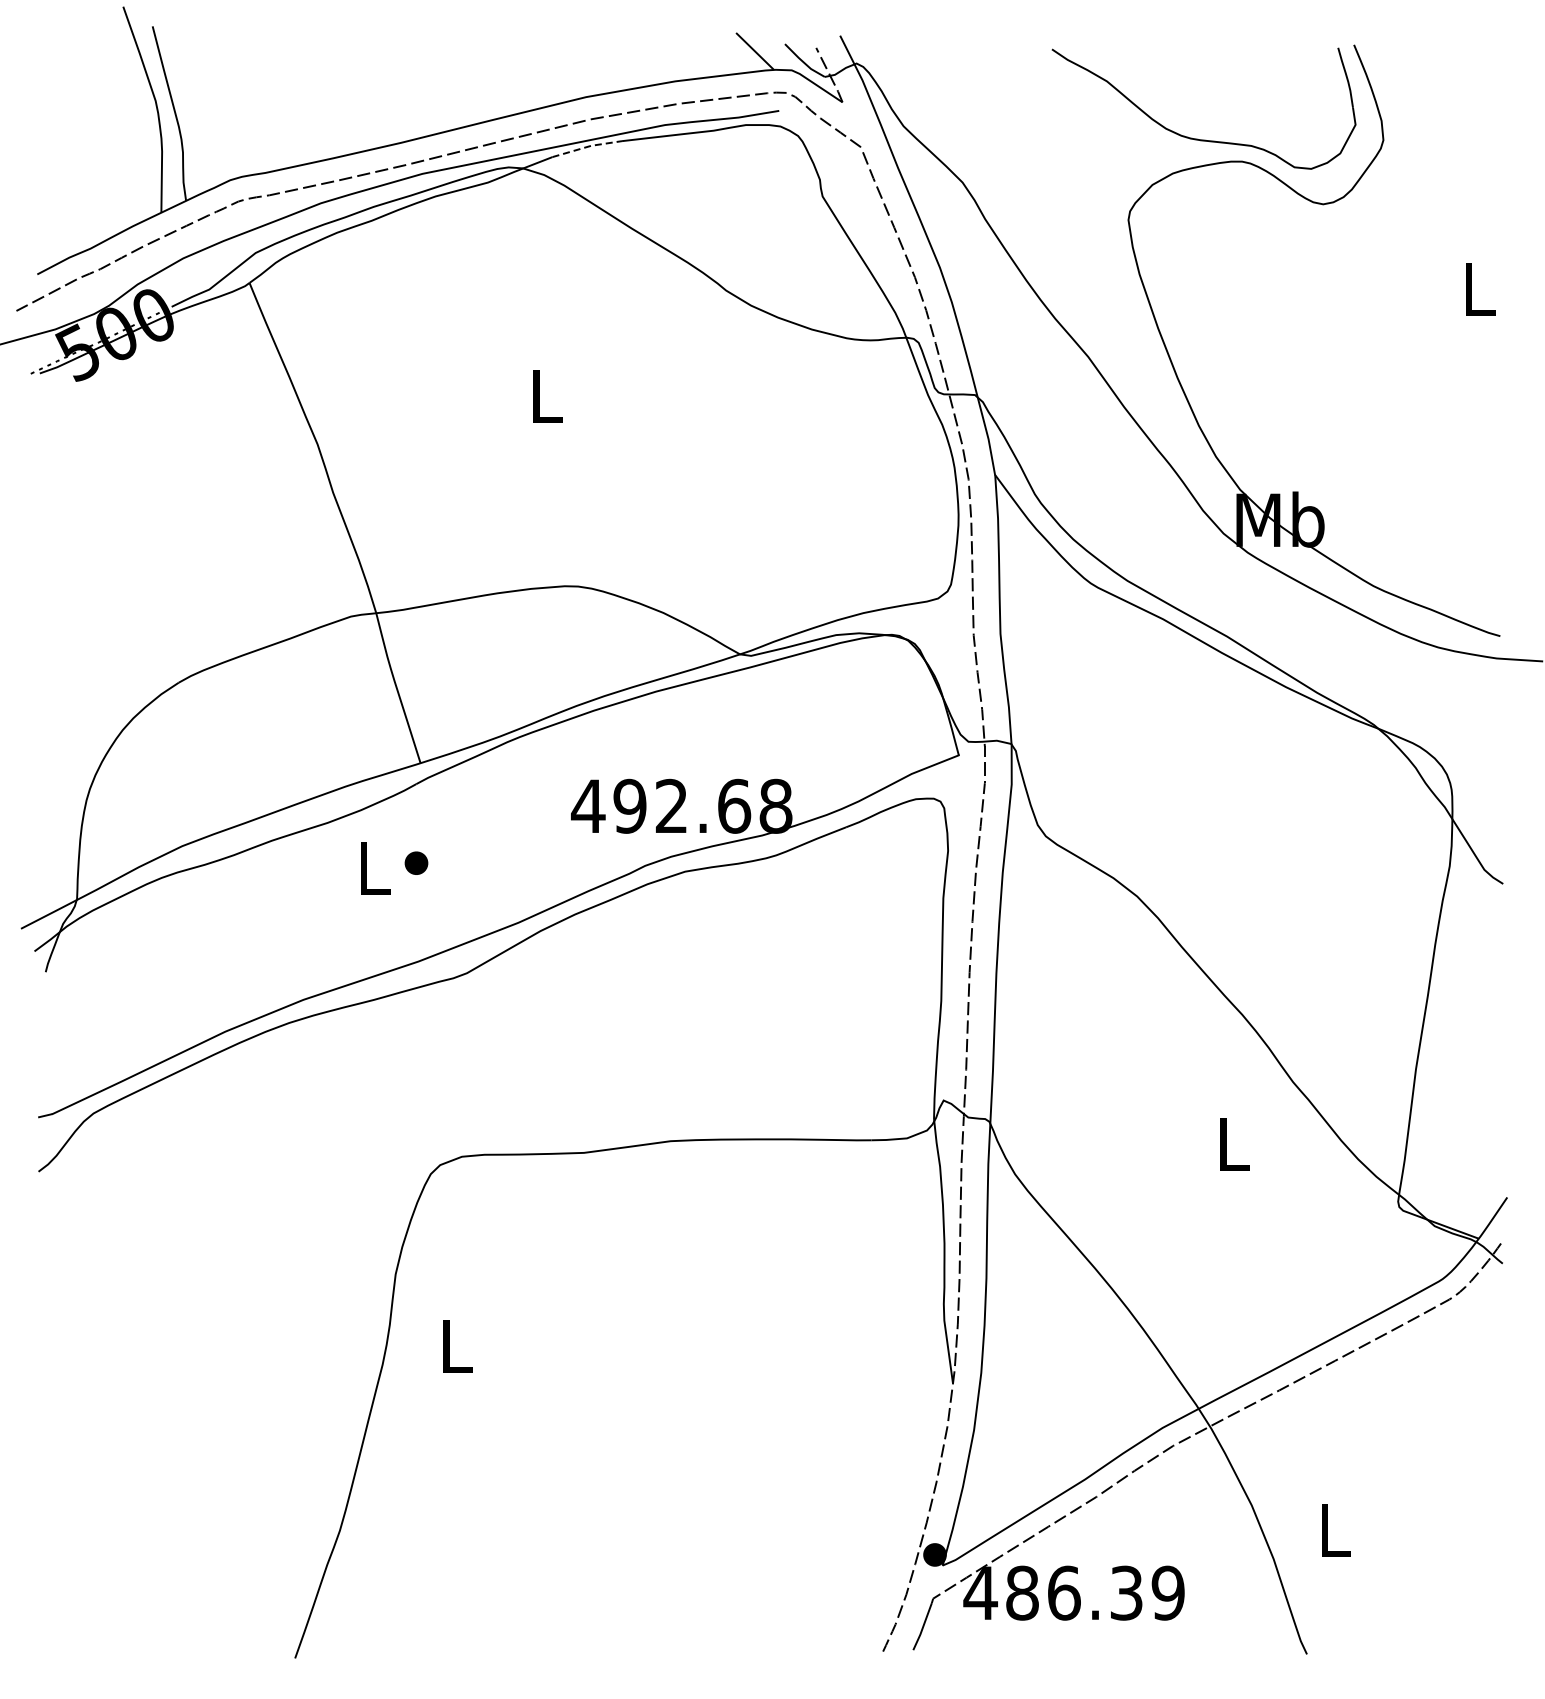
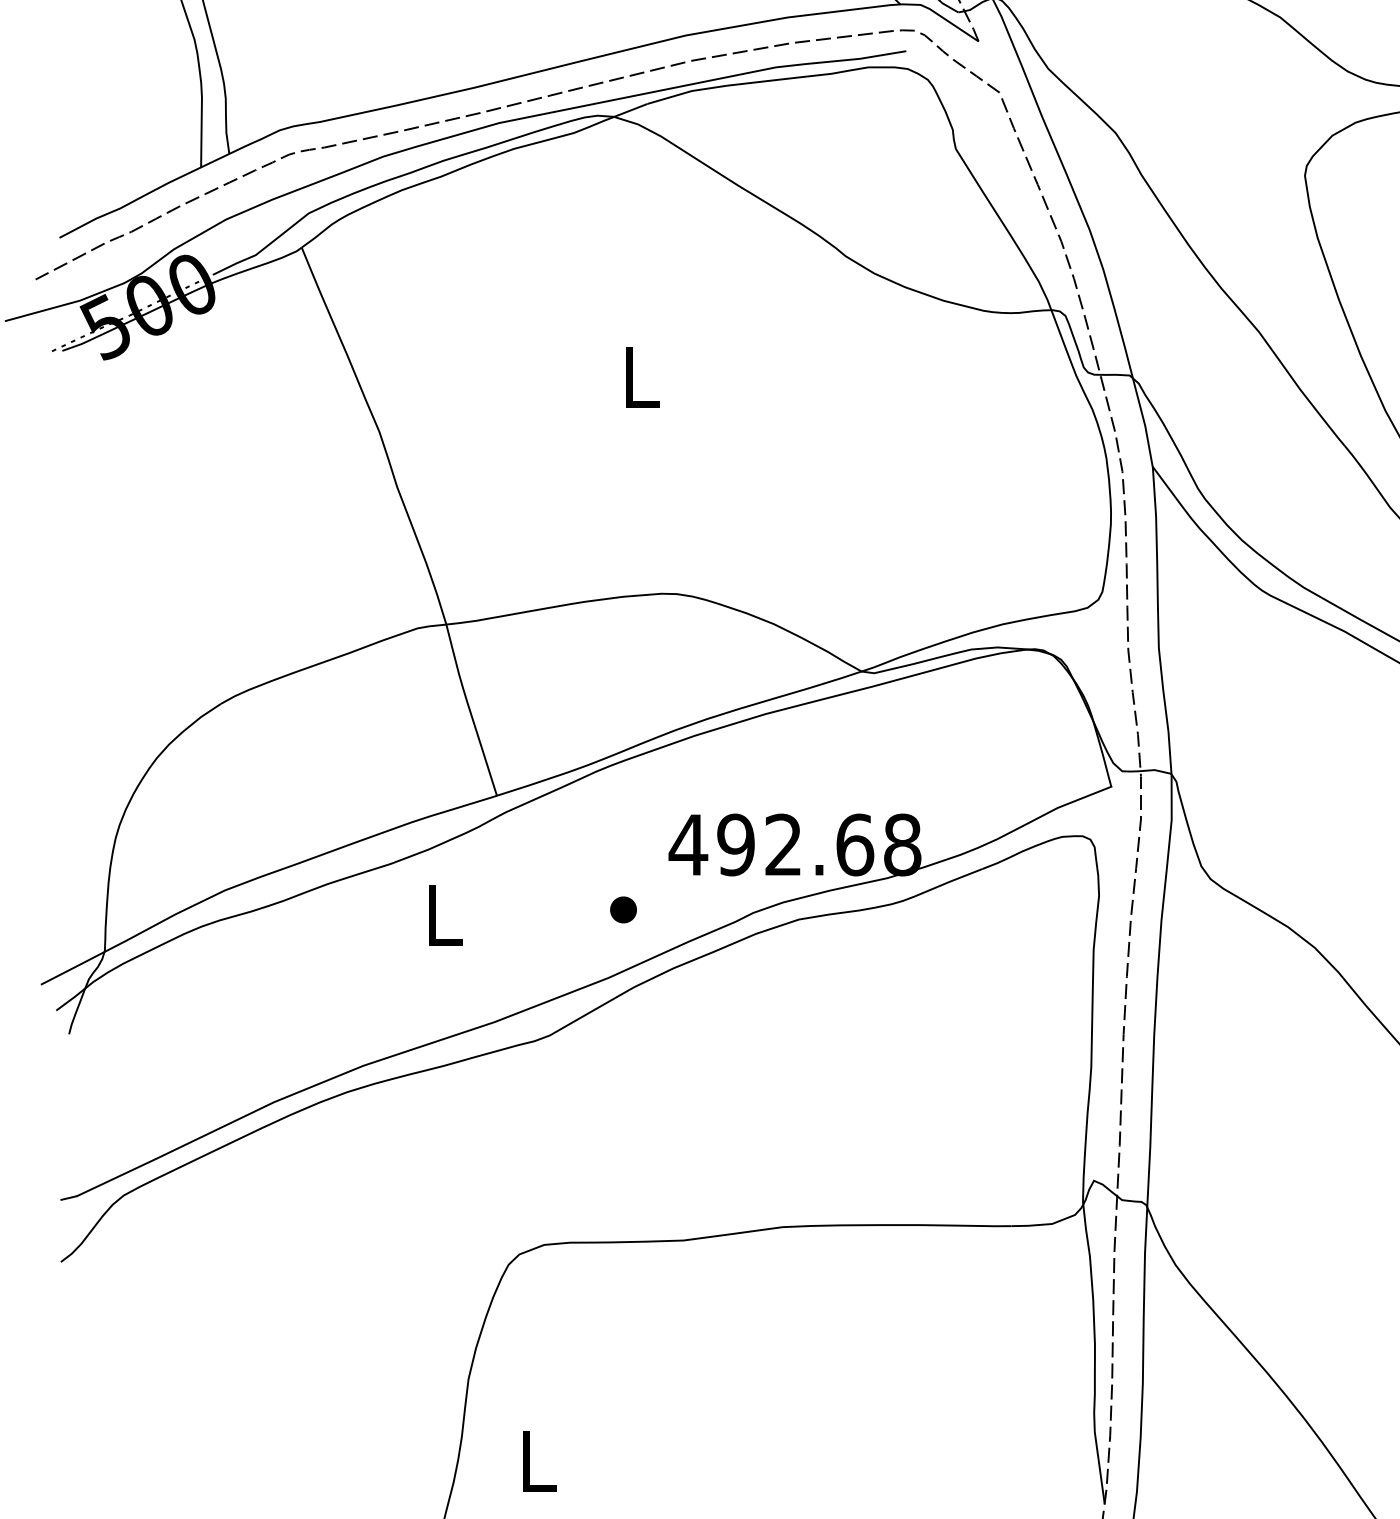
line: (587, 146) -> (687, 91), dashed -> solid
part: (416, 862) -> (623, 909), moved

